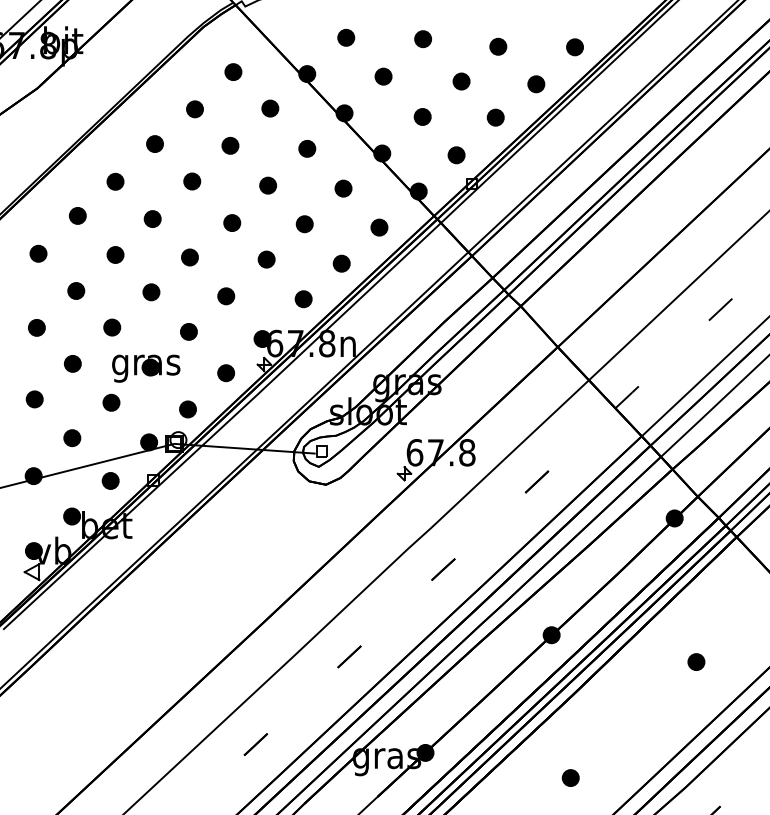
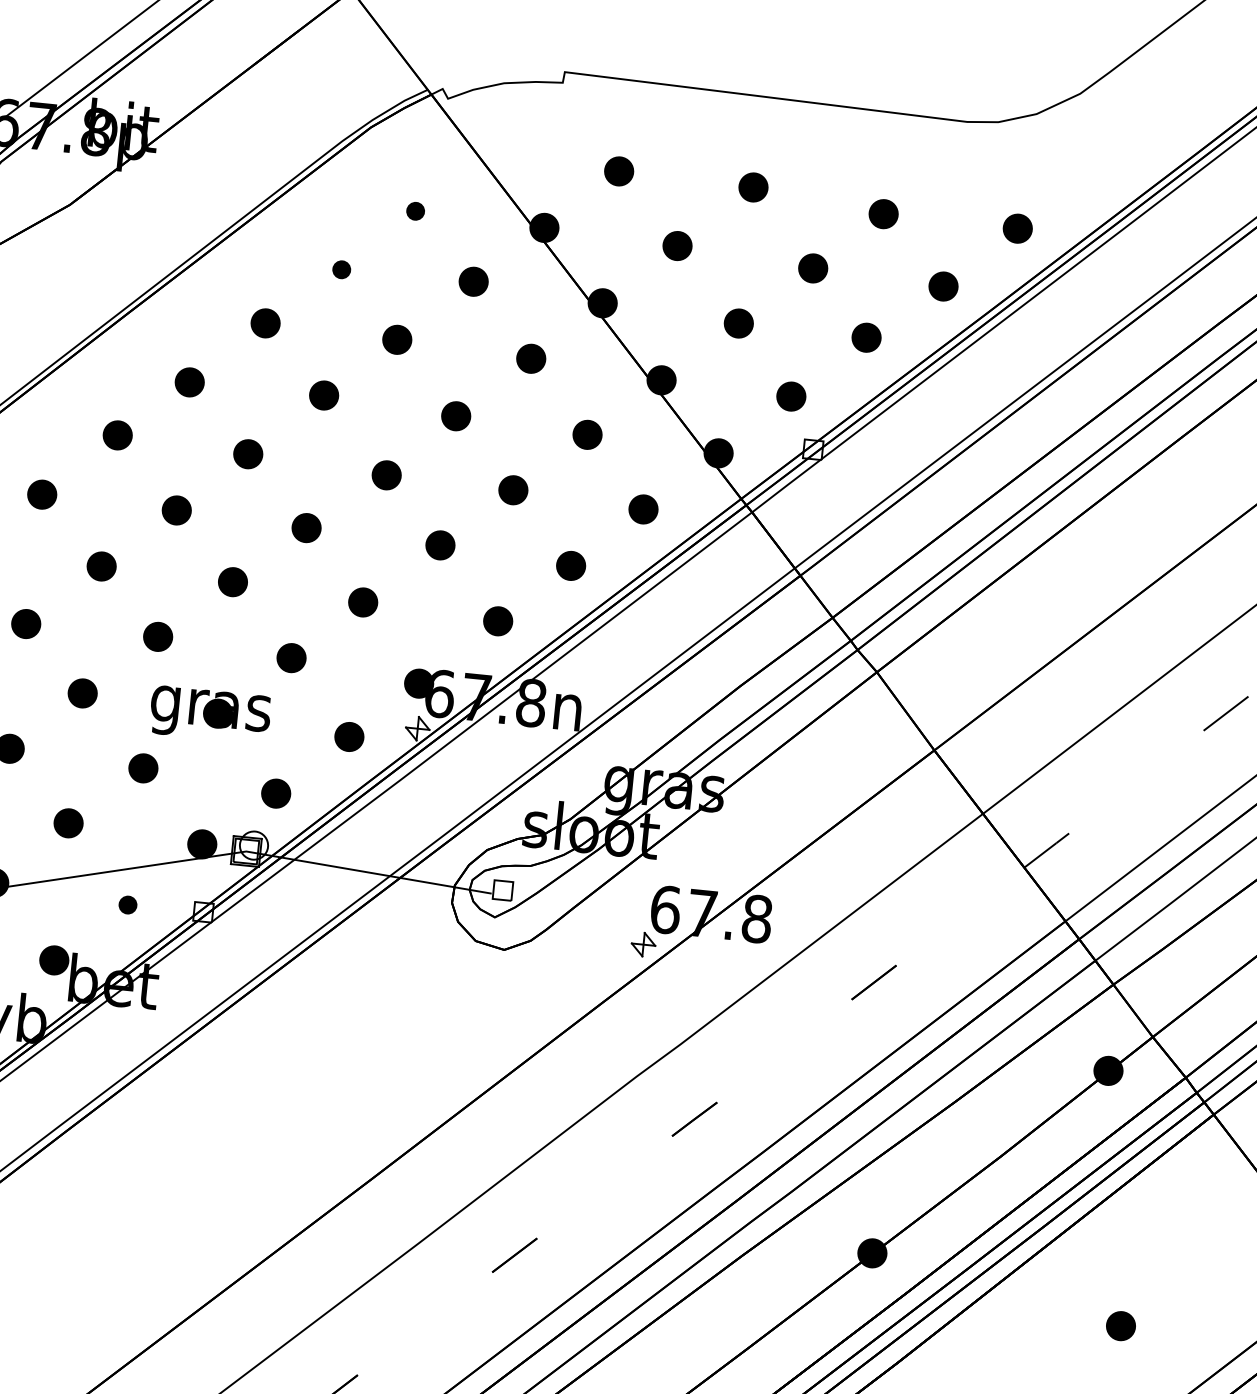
part: (233, 71) -> (415, 210), size x0.6
part: (194, 109) -> (340, 269), size x0.6
part: (110, 480) -> (127, 904), size x0.6

